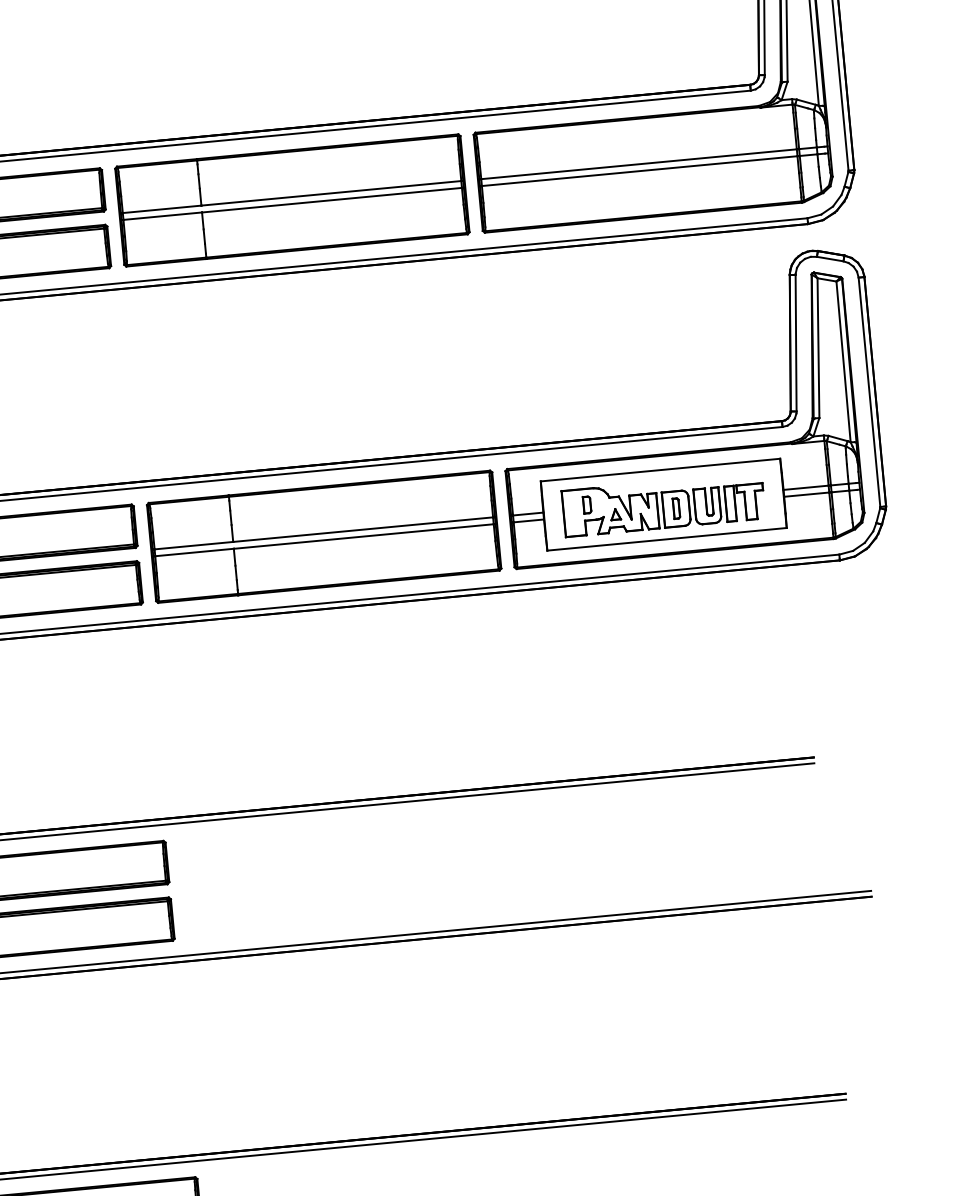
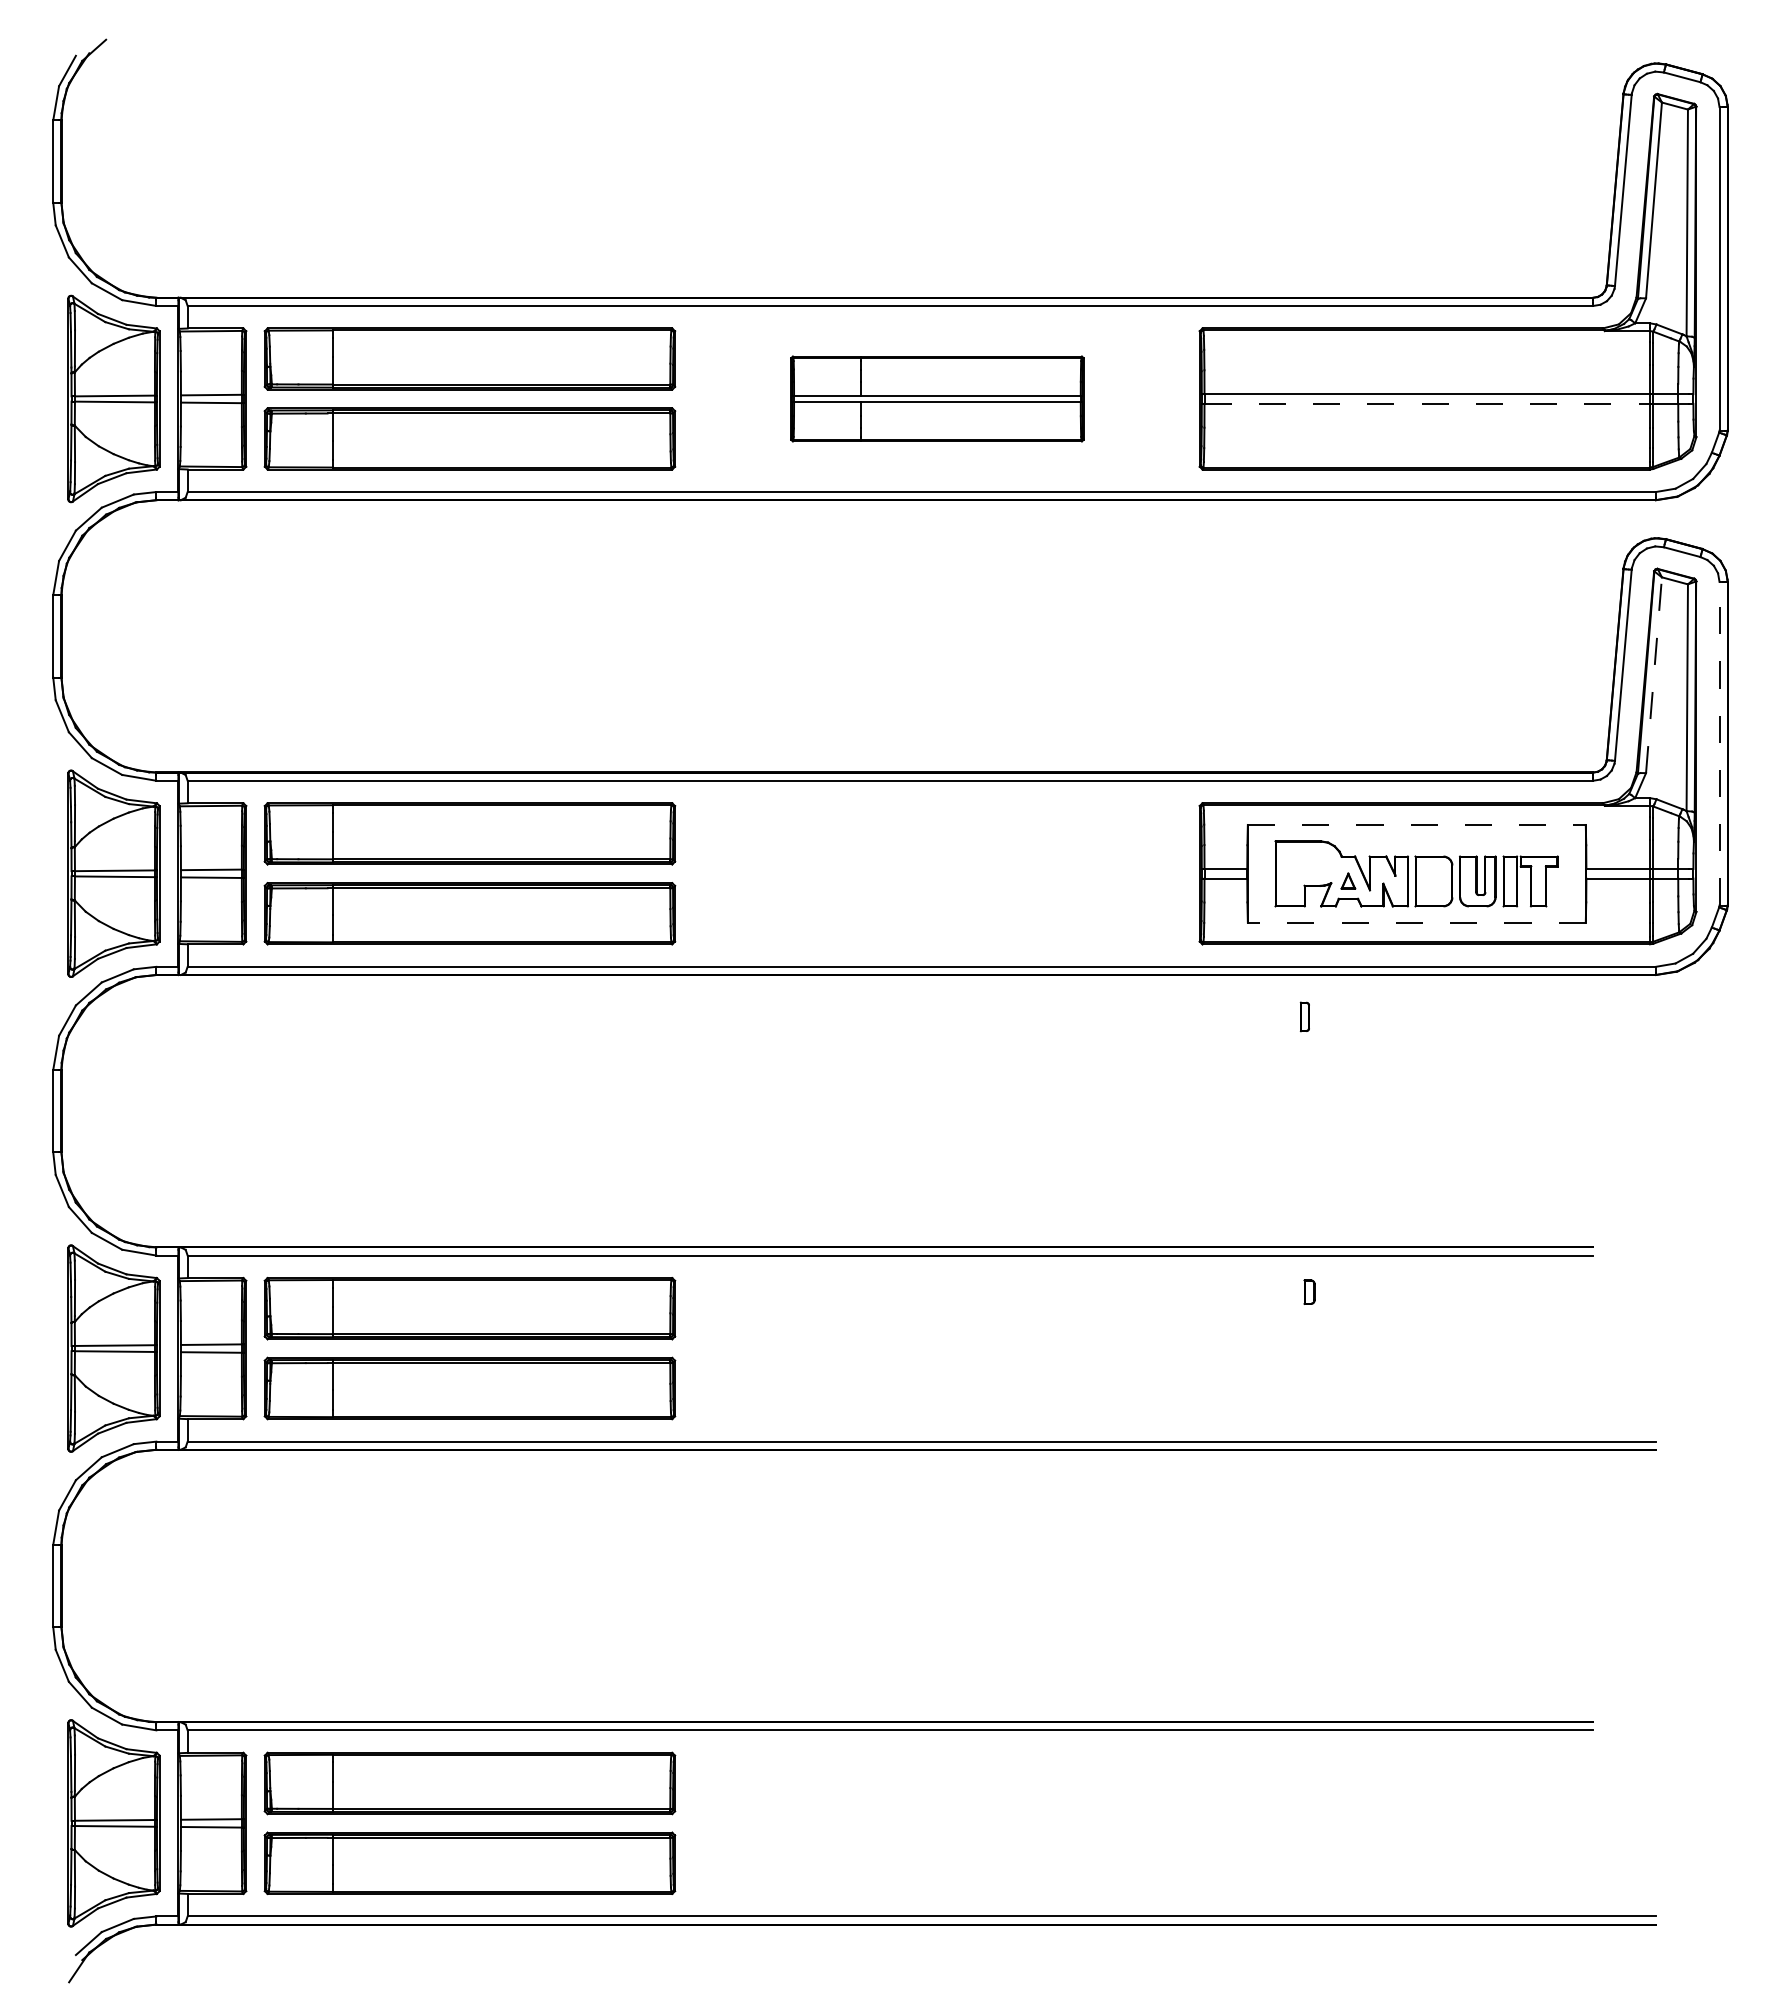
line: (639, 170) -> (1427, 403), solid -> dashed
part: (292, 200) -> (937, 398), size x0.6
line: (818, 347) -> (1654, 674), solid -> dashed
line: (869, 392) -> (1719, 743), solid -> dashed
line: (660, 469) -> (1416, 824), solid -> dashed
part: (587, 504) -> (1309, 1291), moved
part: (676, 508) -> (1304, 1016), moved
part: (324, 536) -> (937, 873), removed
line: (666, 539) -> (1416, 922), solid -> dashed

